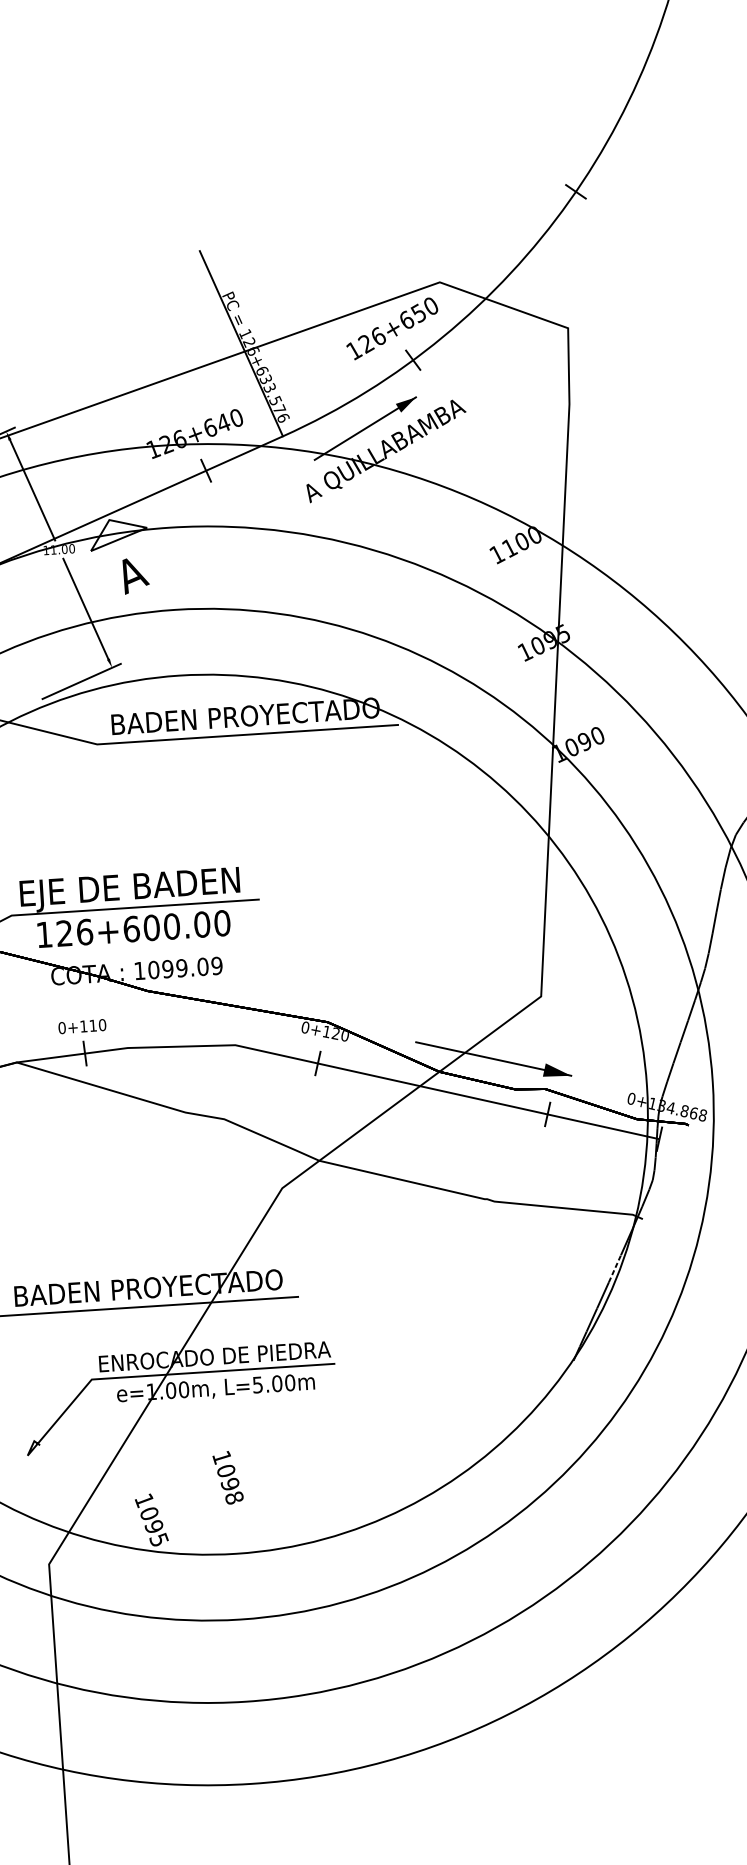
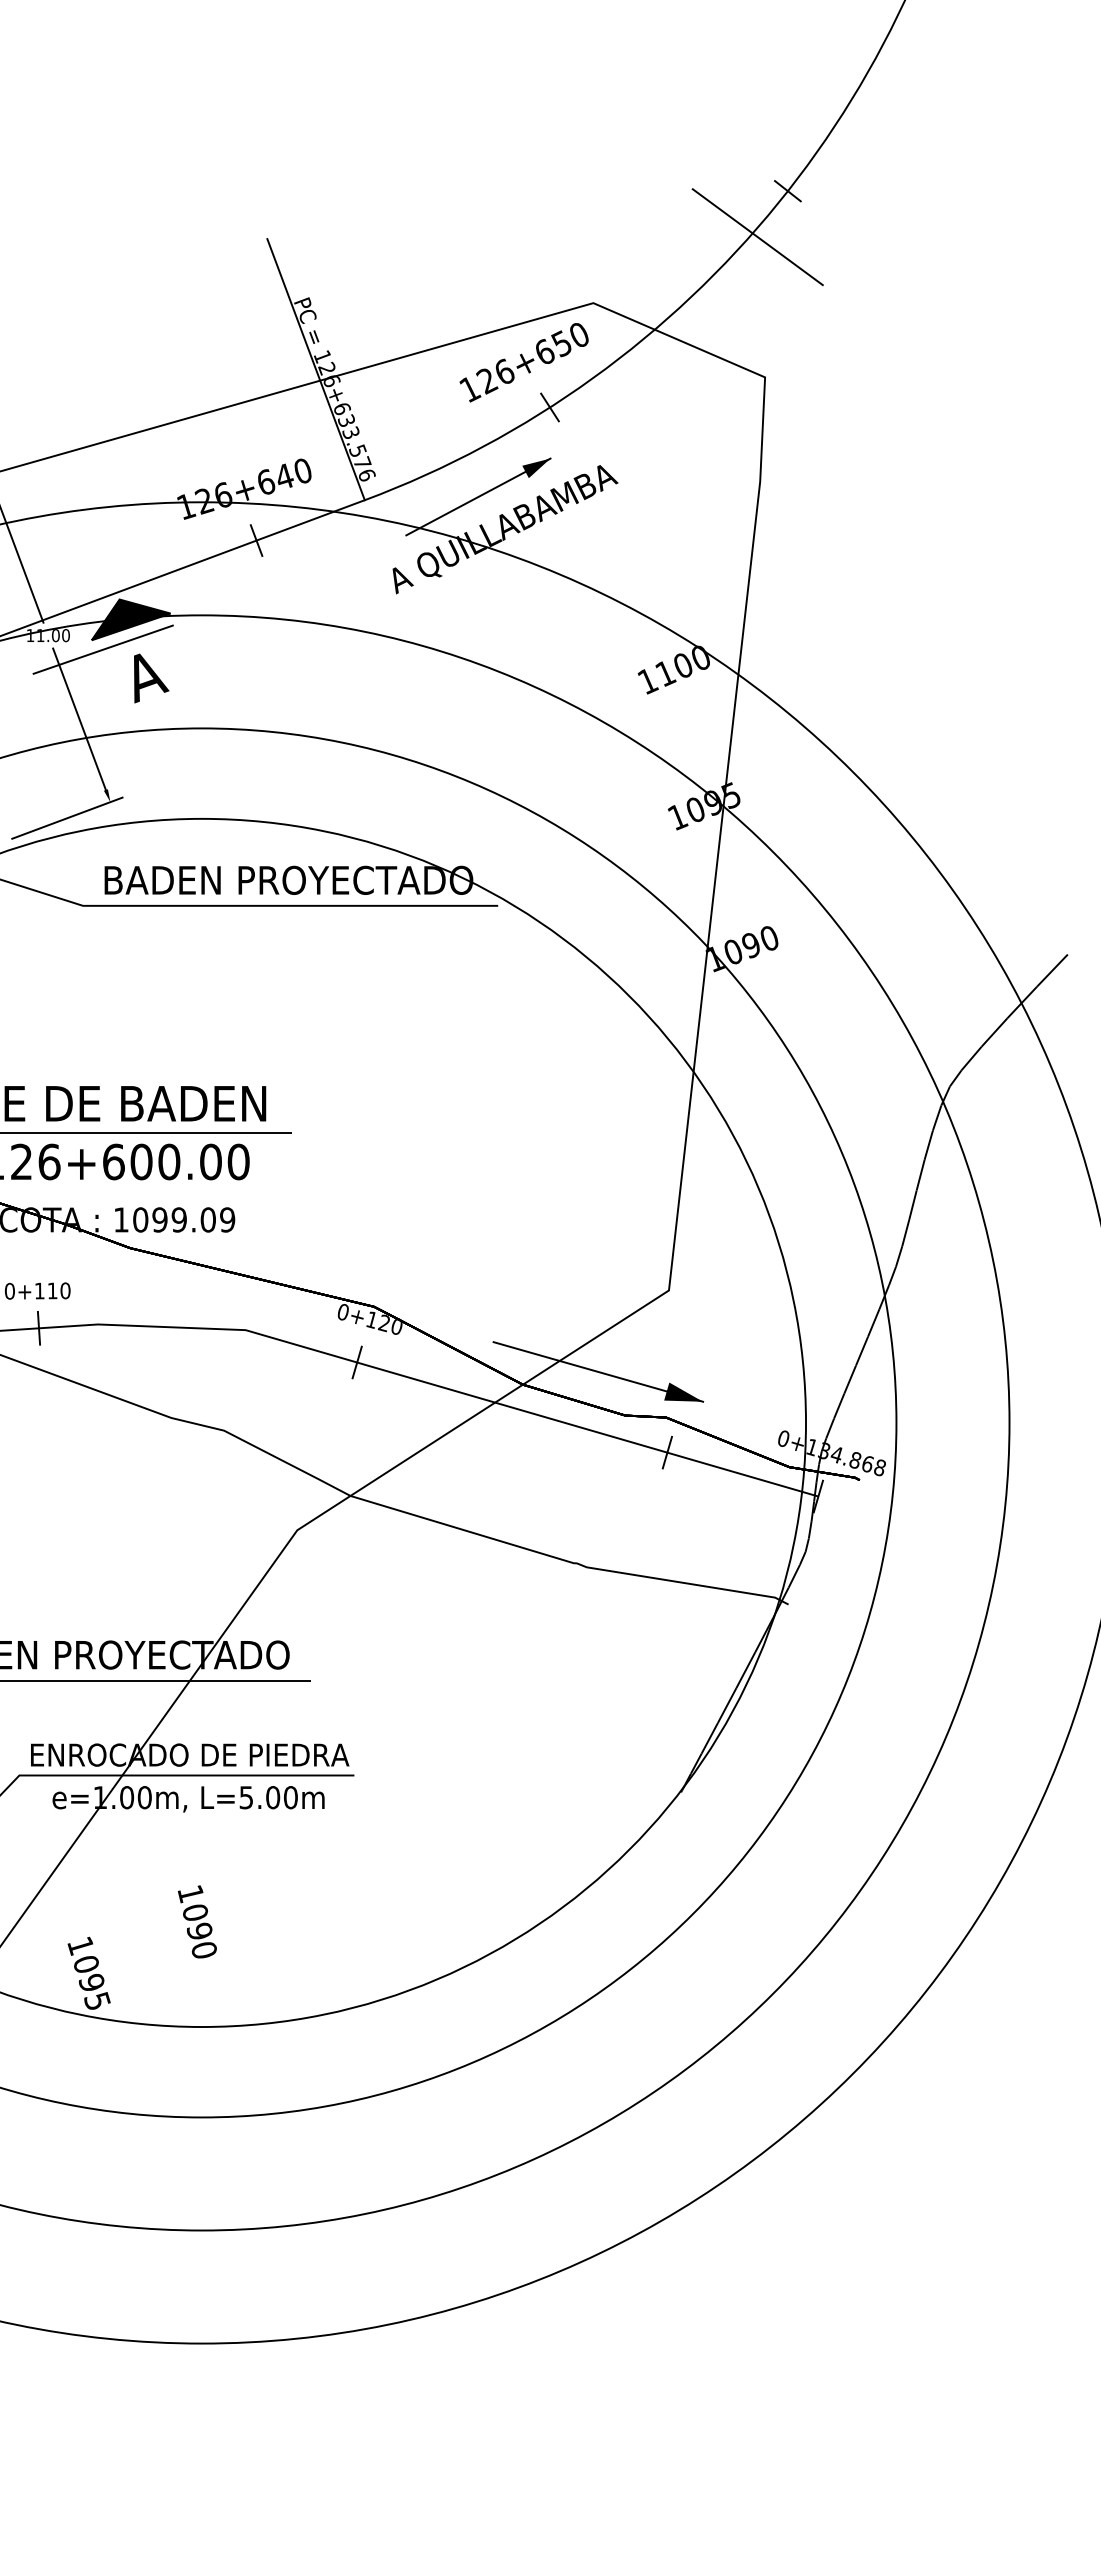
line: (556, 226) -> (757, 237), added
fill: (118, 534) -> (130, 619), added
line: (99, 557) -> (102, 649), added
line: (615, 1268) -> (746, 1669), dashed -> solid
text: (233, 1498) -> (203, 1950), 1098 -> 1090

